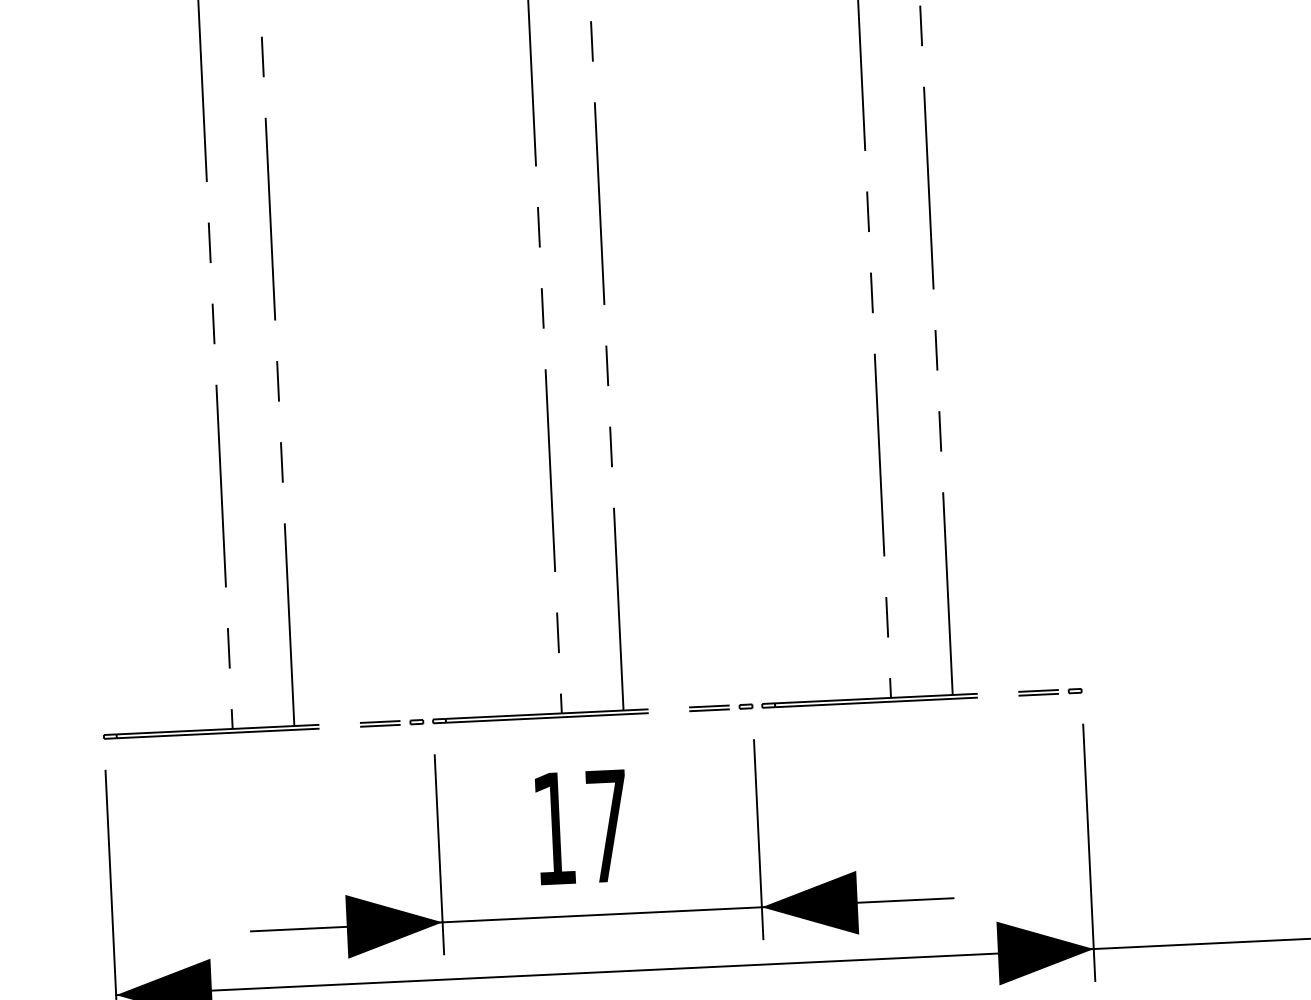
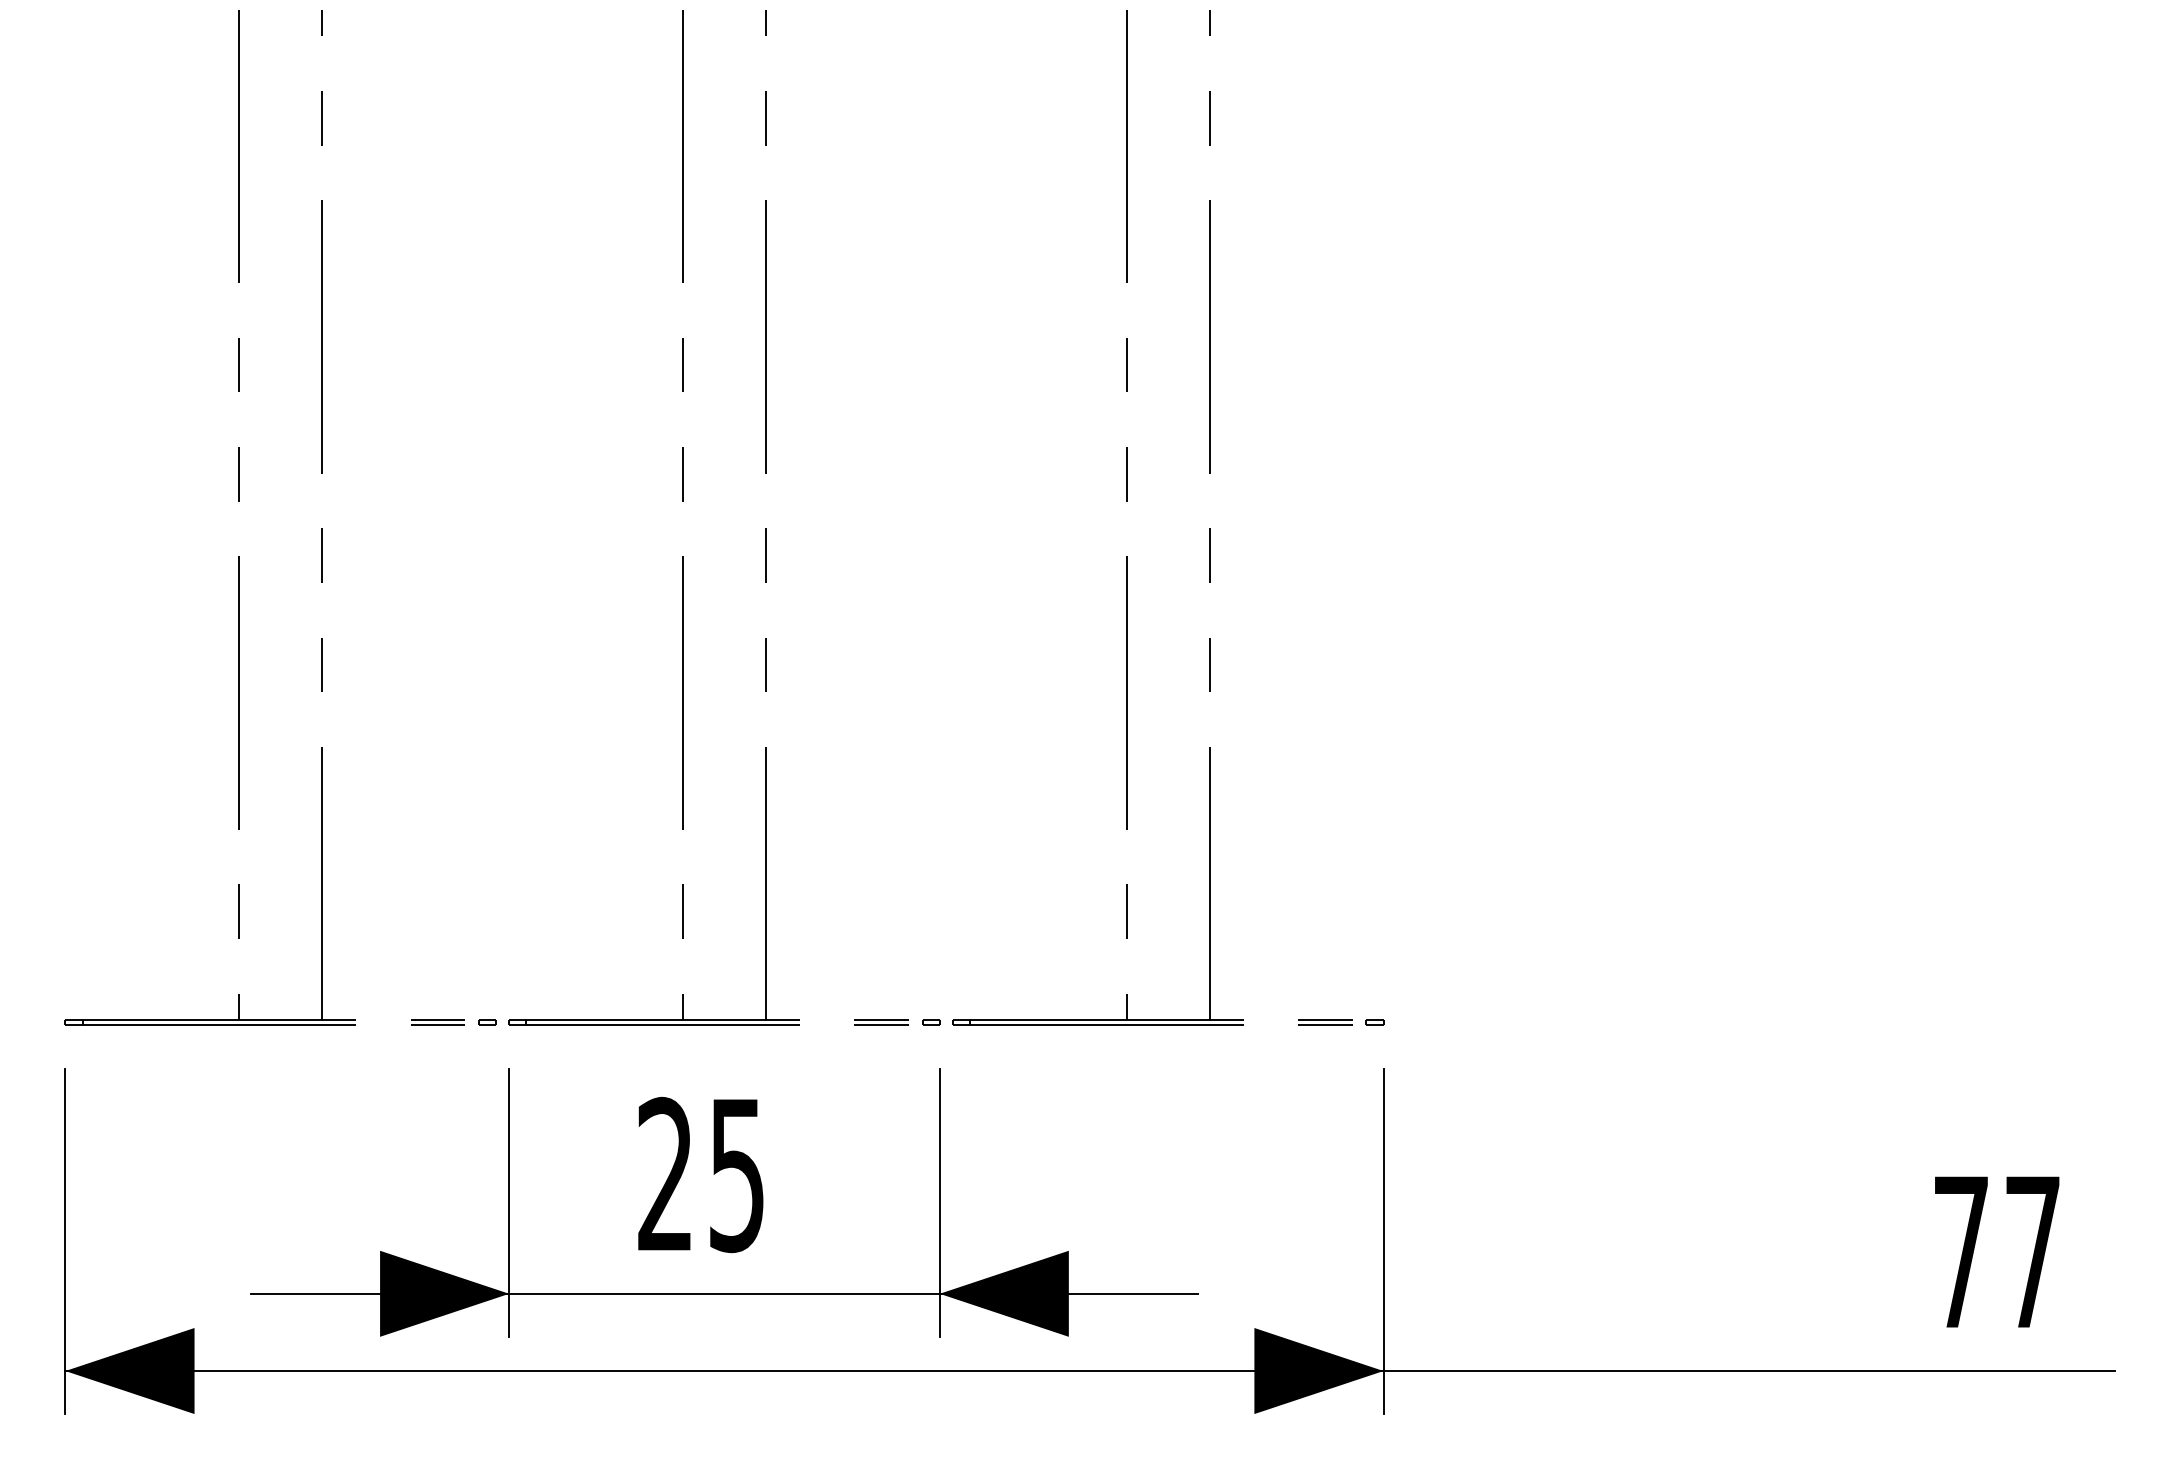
text: (580, 827) -> (700, 1174), 17 -> 25

